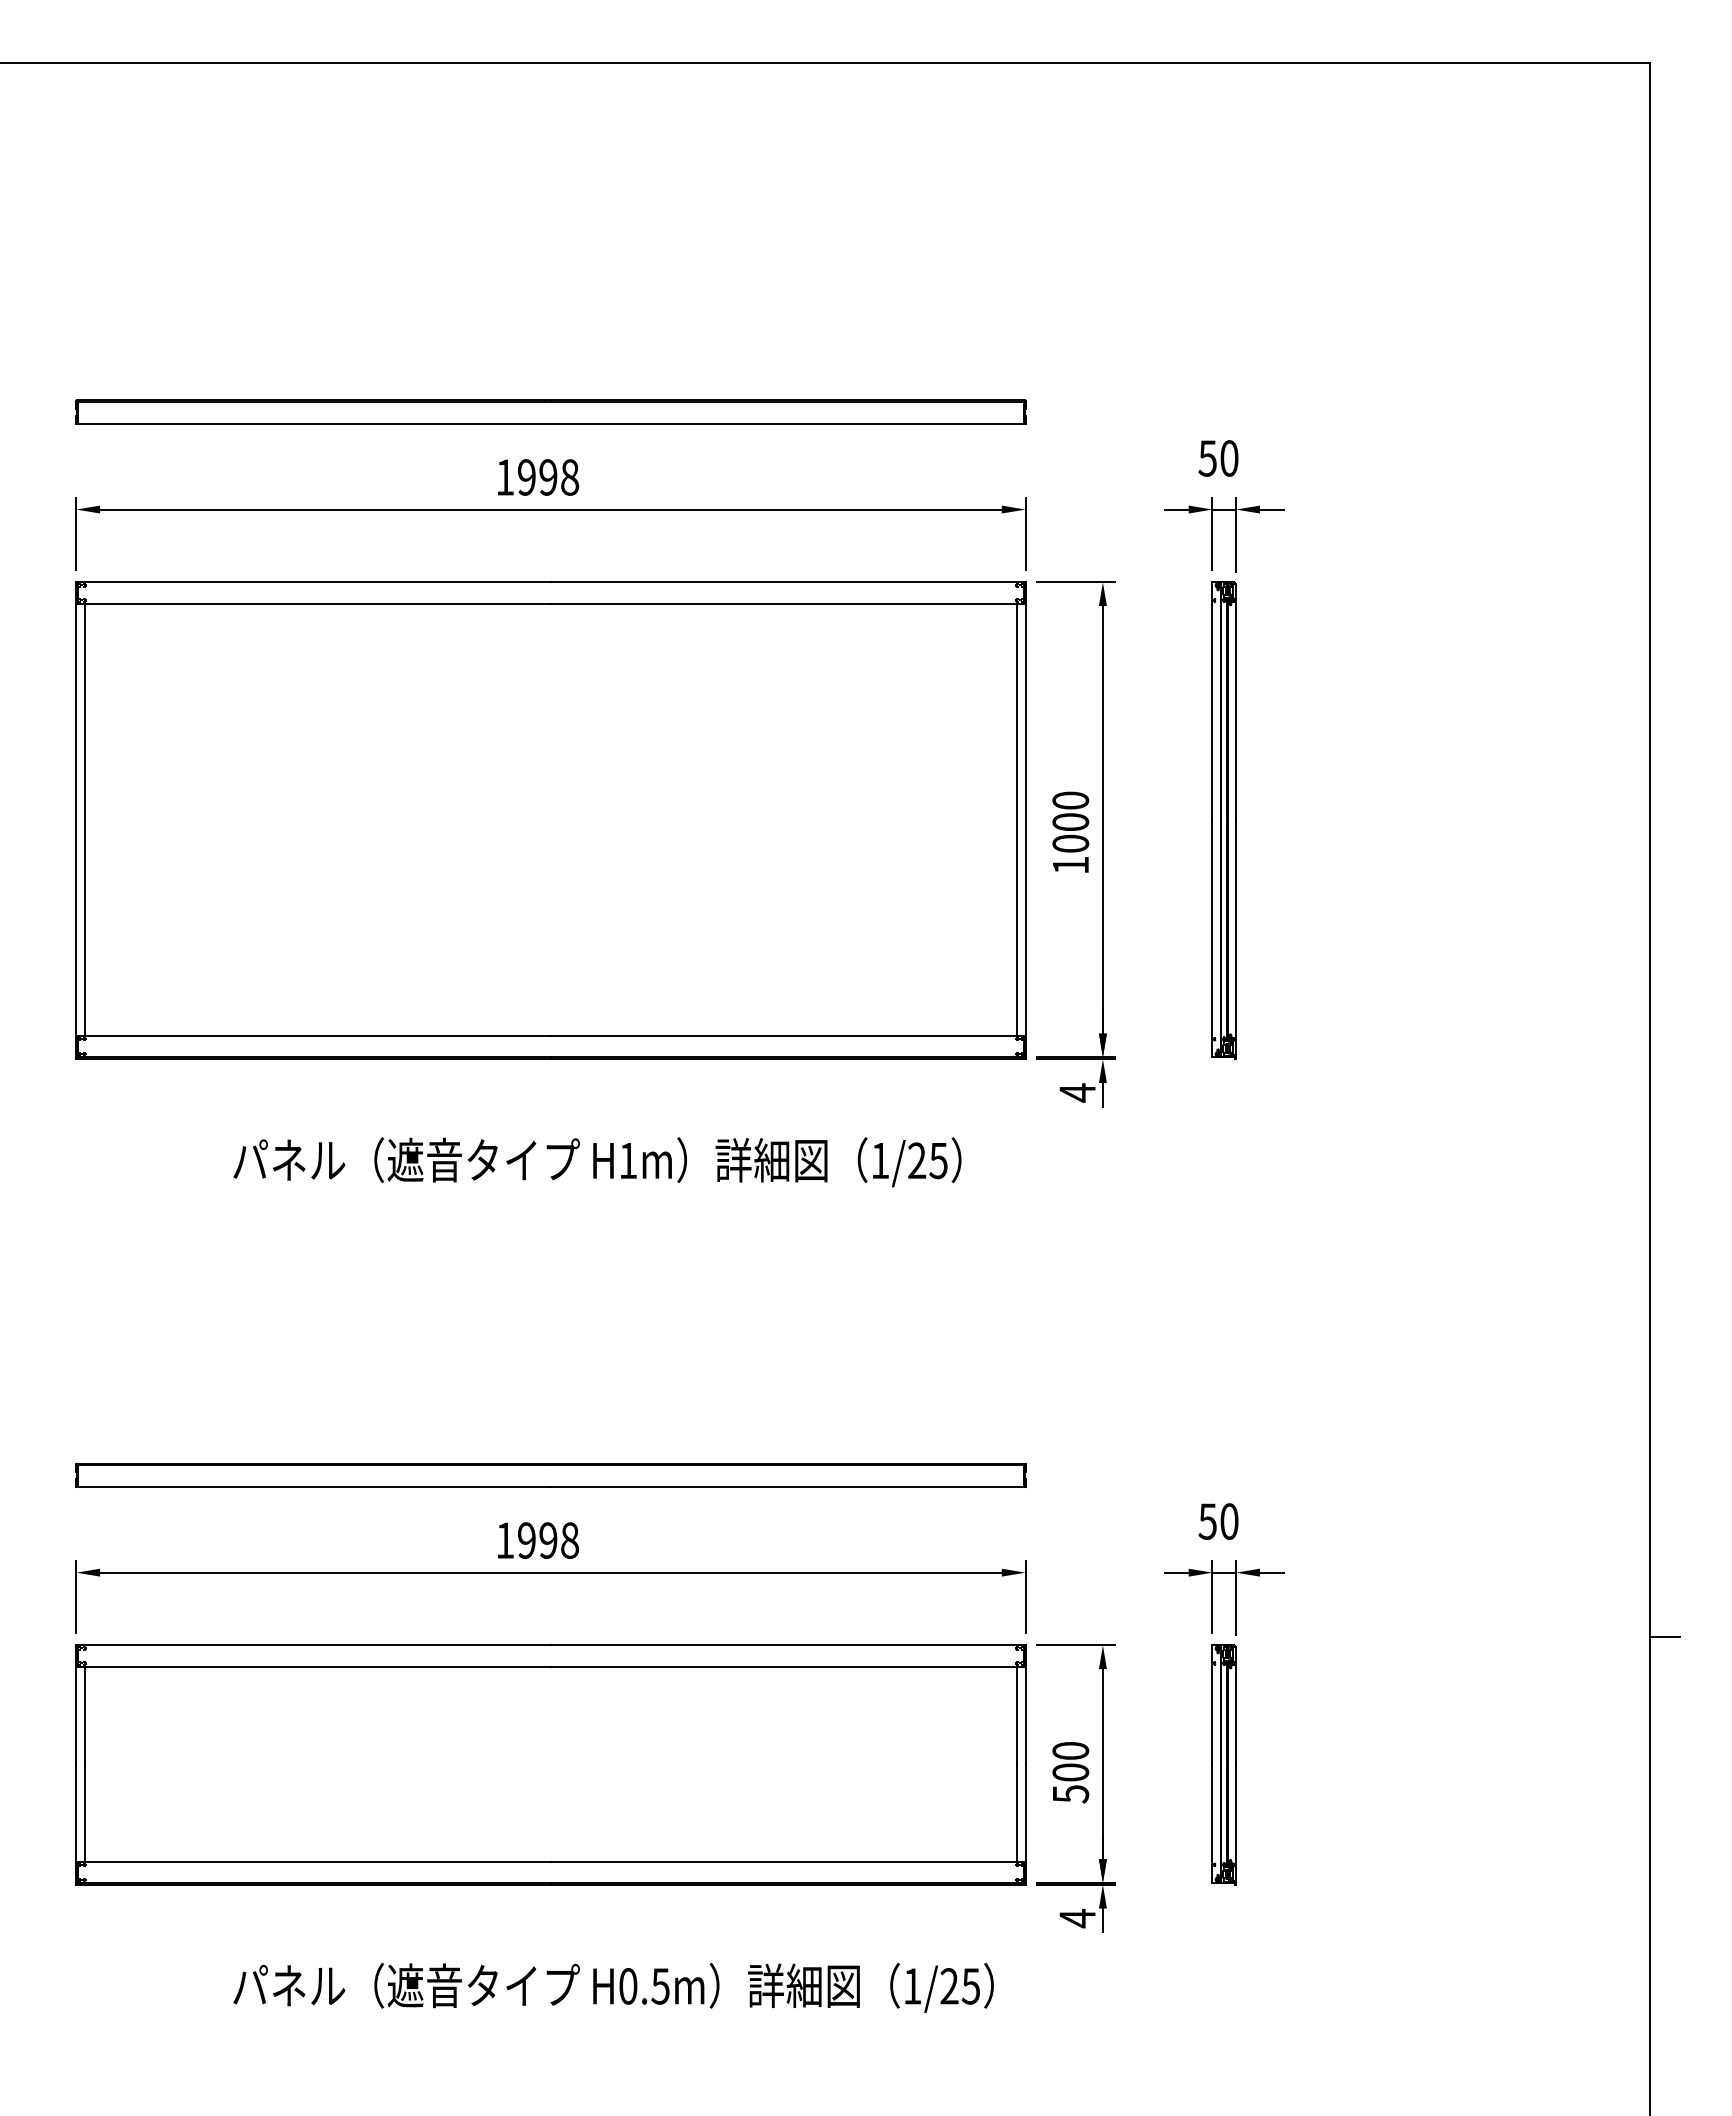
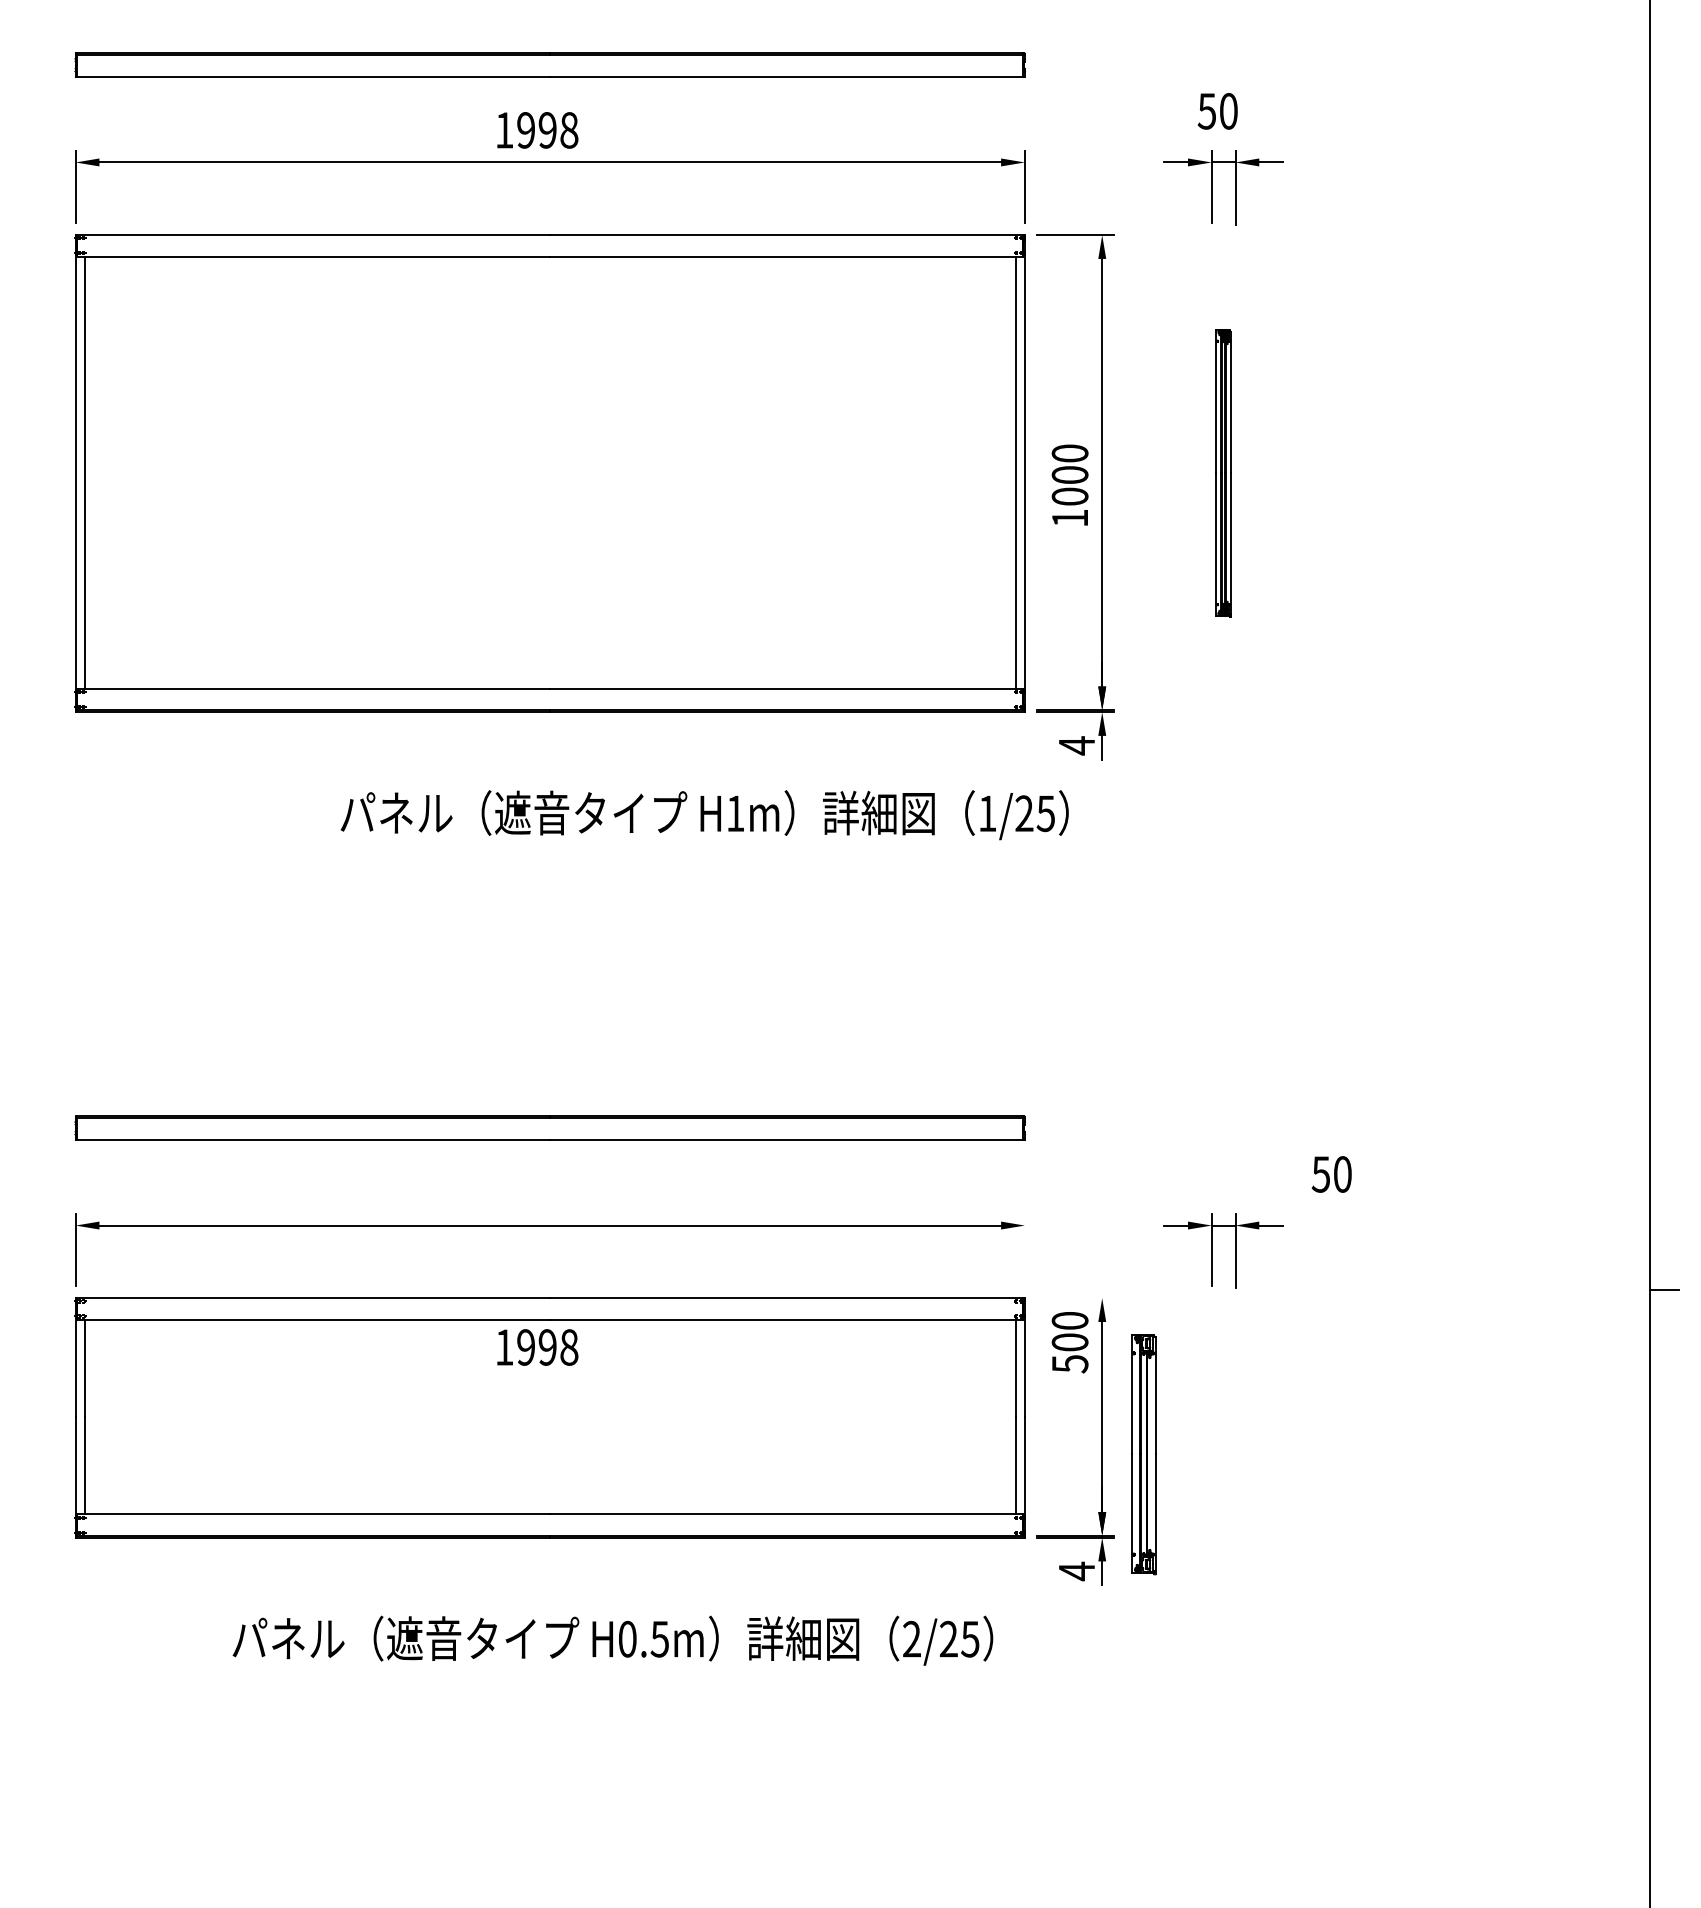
part: (1223, 820) -> (1222, 473), size x0.6
text: (597, 1162) -> (704, 815), moved
text: (1218, 1521) -> (1331, 1174), moved
text: (538, 1540) -> (537, 1347), moved
line: (1025, 1596) -> (1024, 1249), removed
line: (1075, 1645) -> (1074, 1298), removed
part: (1223, 1764) -> (1142, 1454), moved
text: (1070, 1772) -> (1069, 1342), moved
text: (912, 1986) -> (911, 1639), 1/25 -> 2/25

